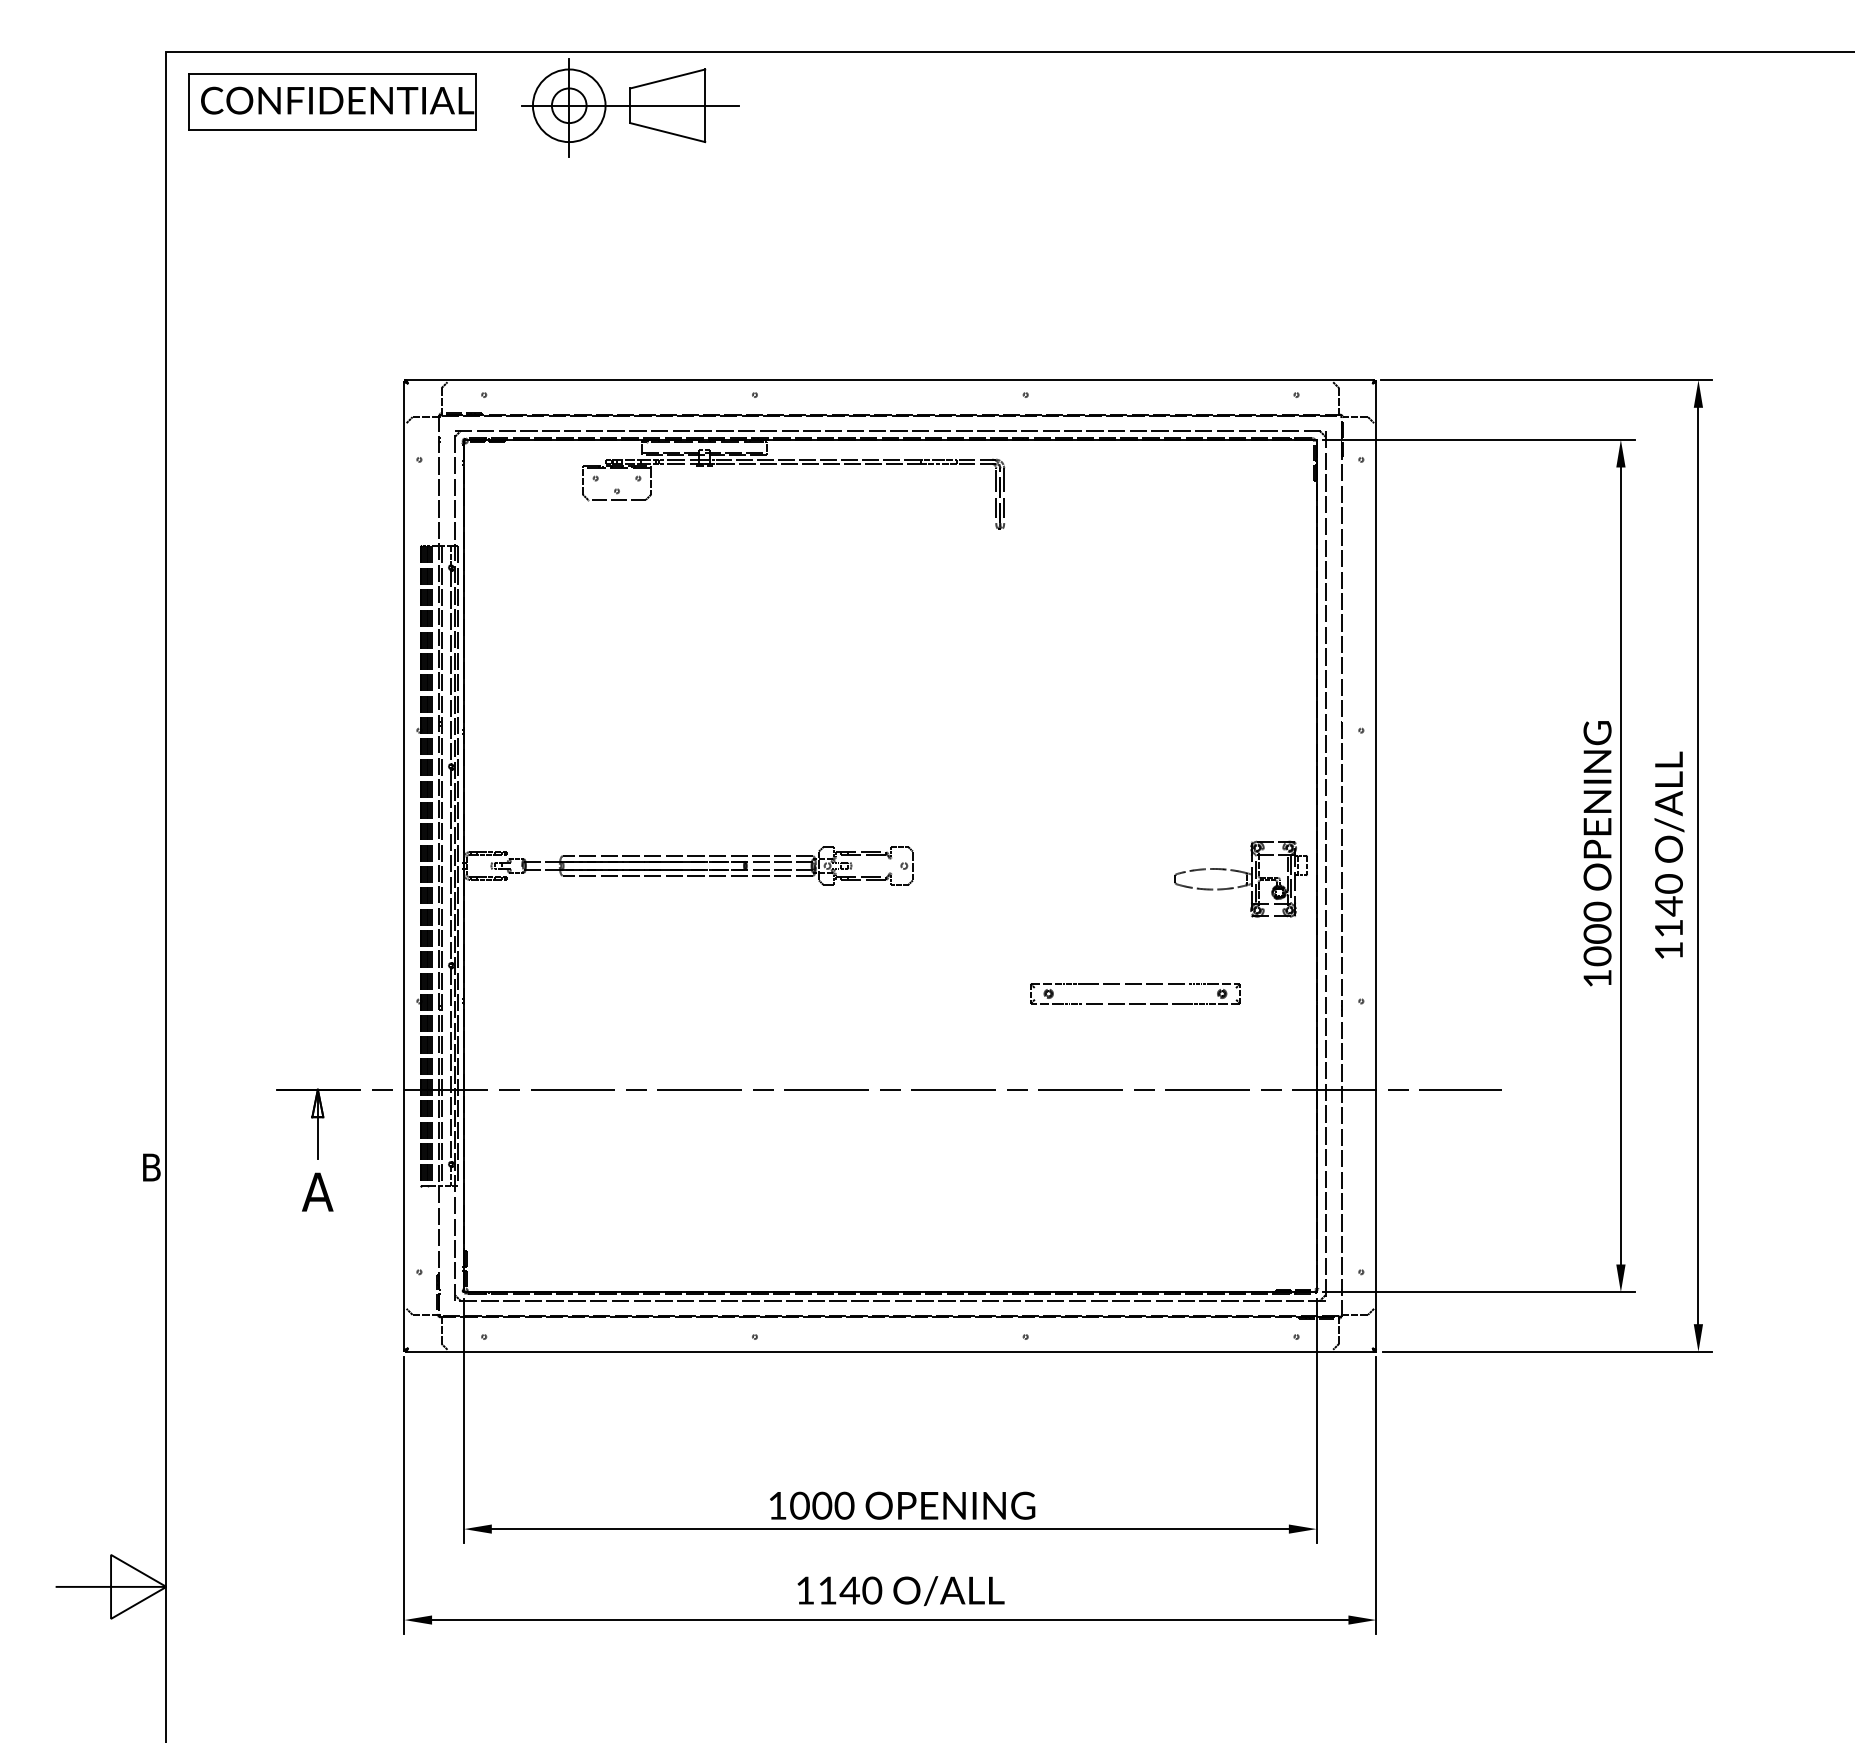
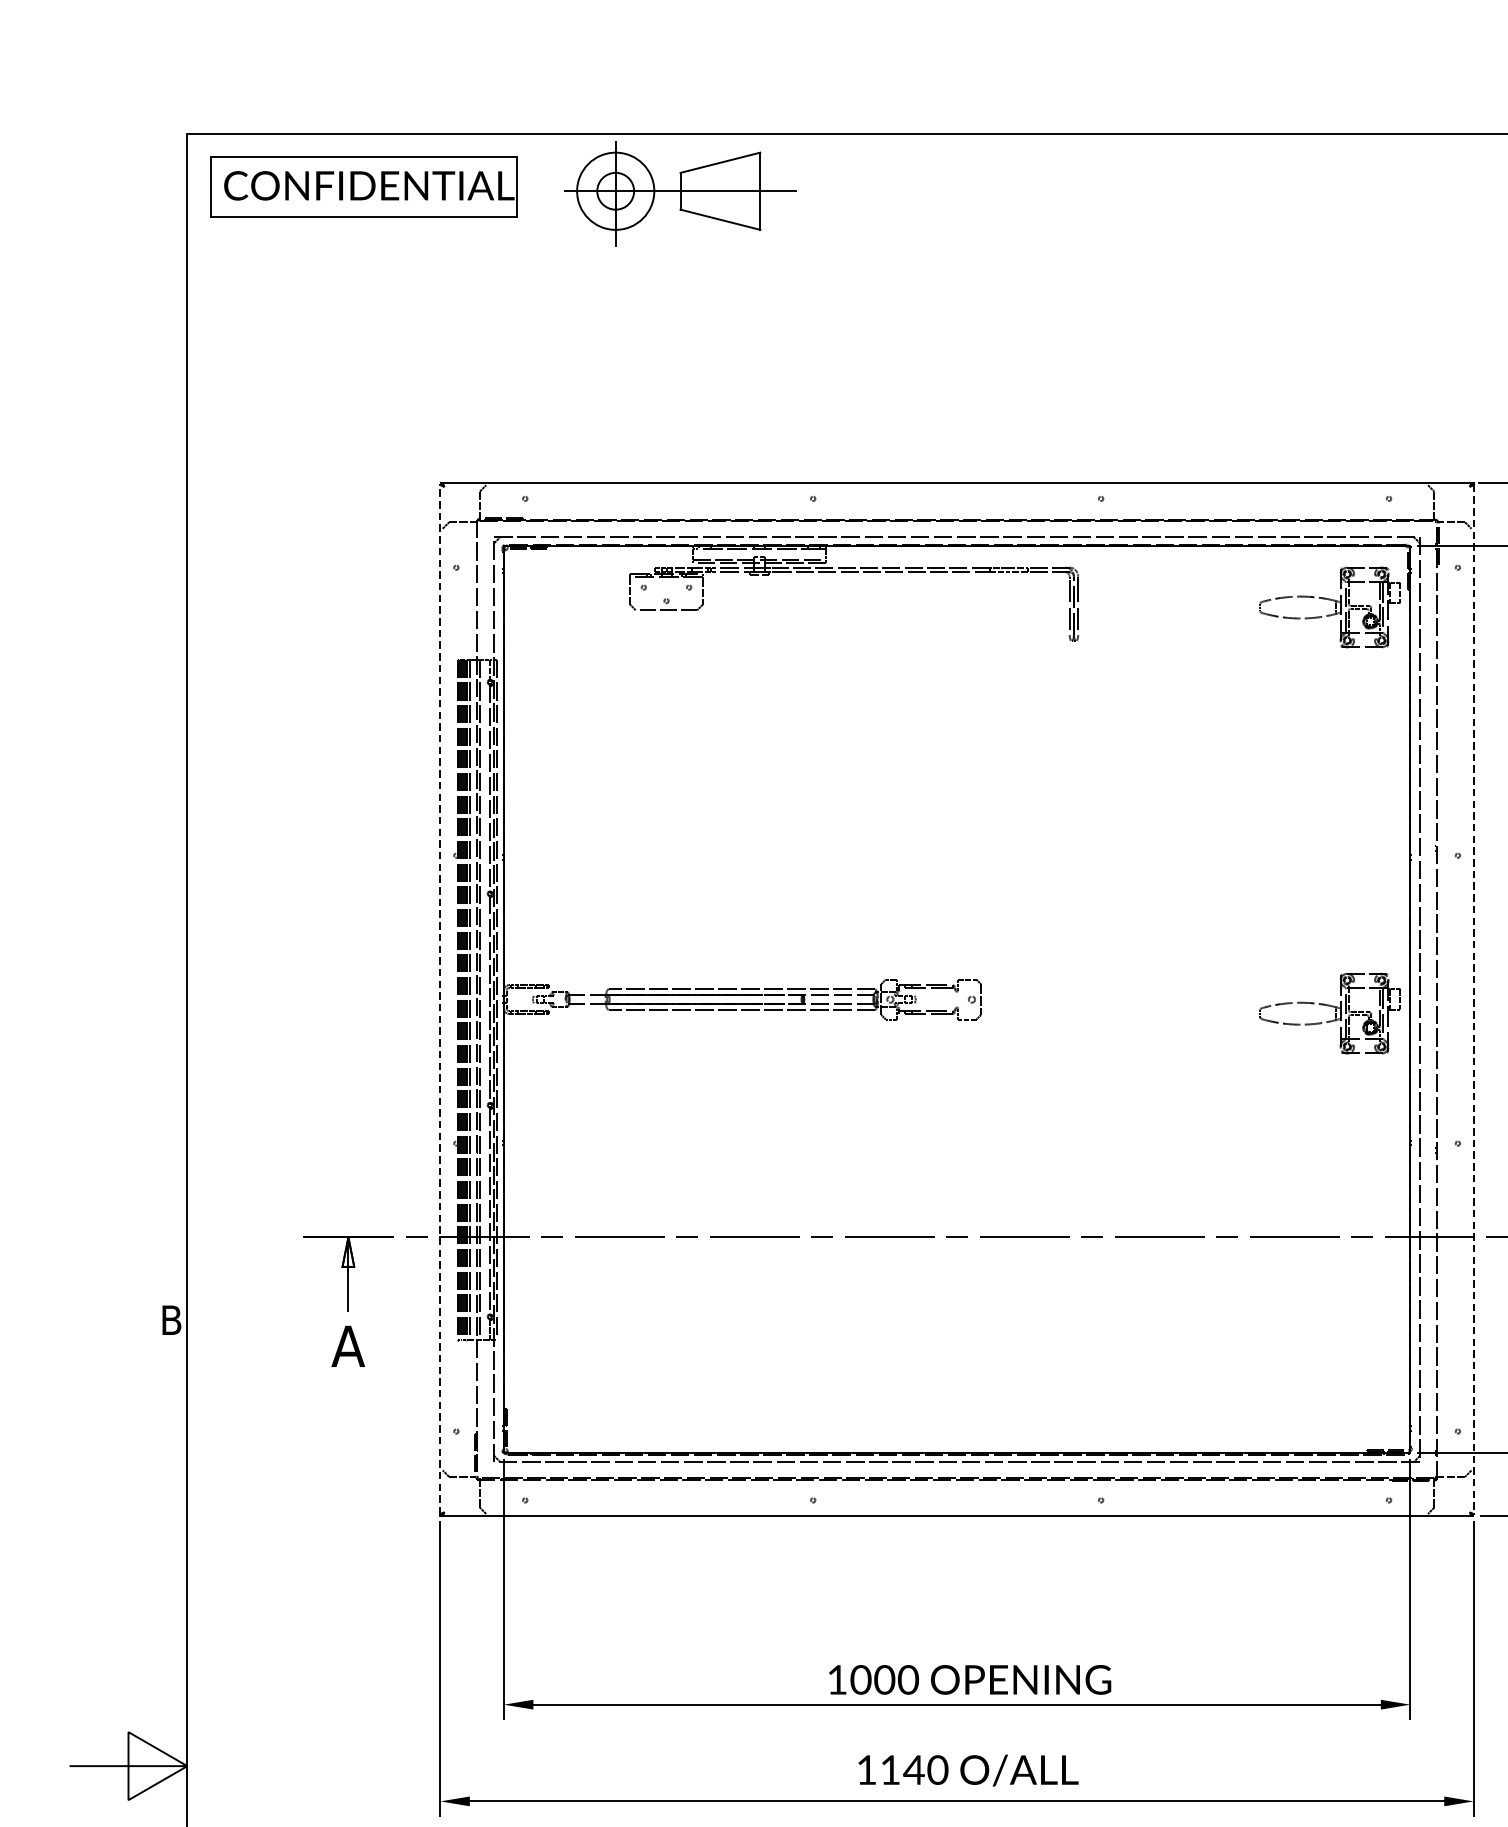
part: (1240, 496) -> (1329, 606), added
line: (404, 865) -> (440, 999), solid -> dashed
line: (1376, 866) -> (1474, 1000), solid -> dashed
part: (1135, 984) -> (1217, 1125), removed

